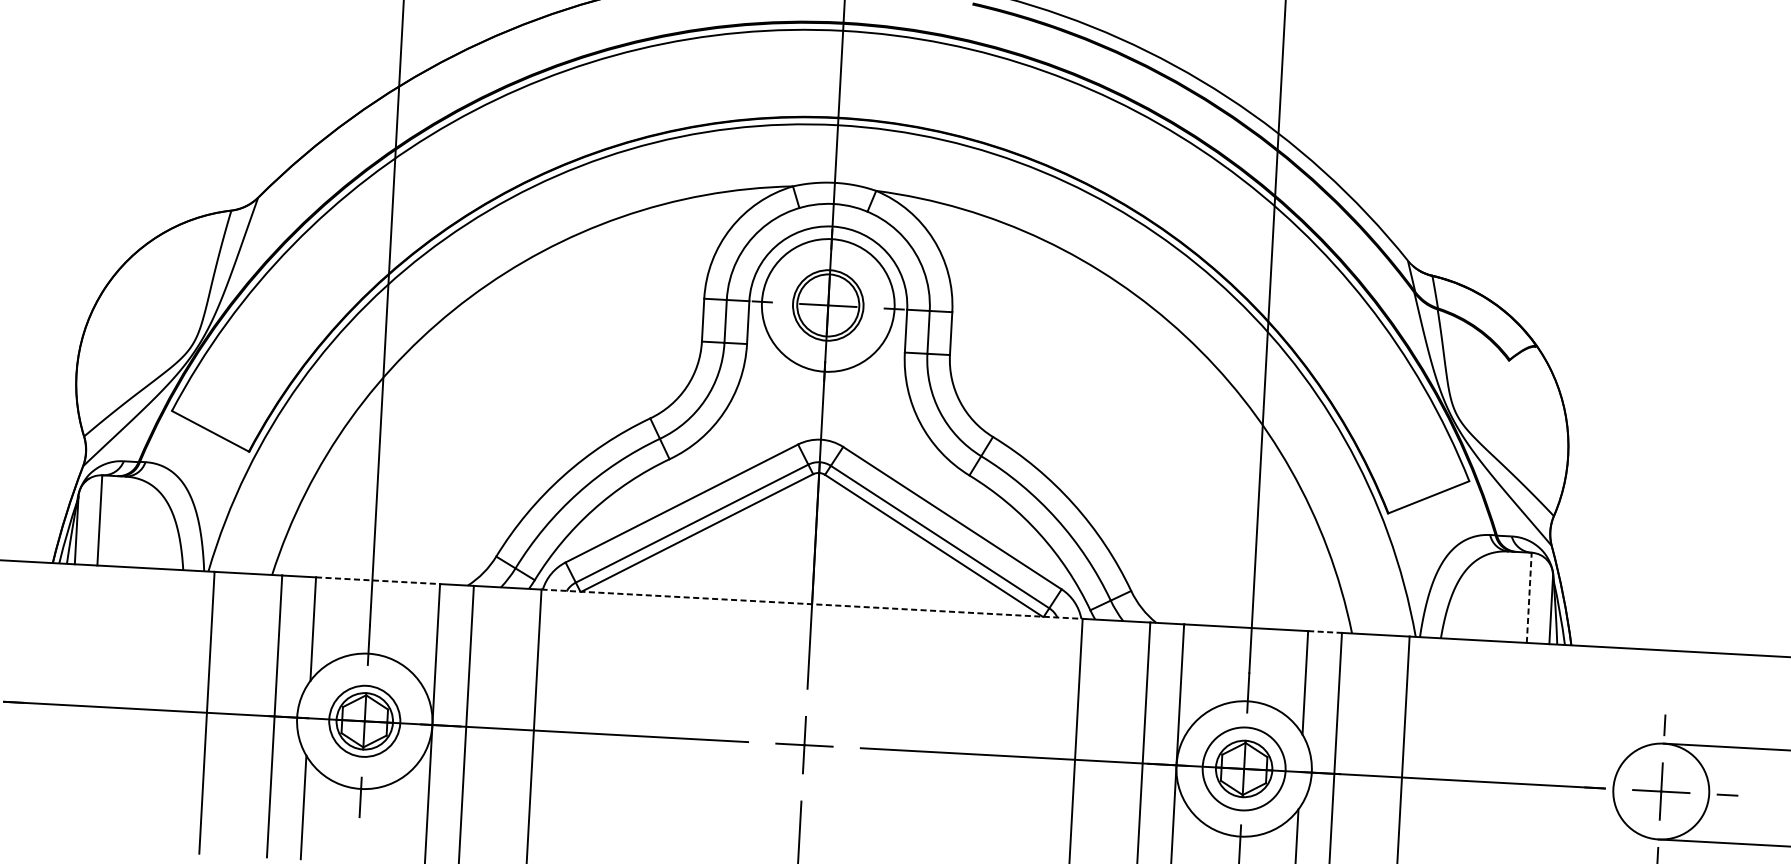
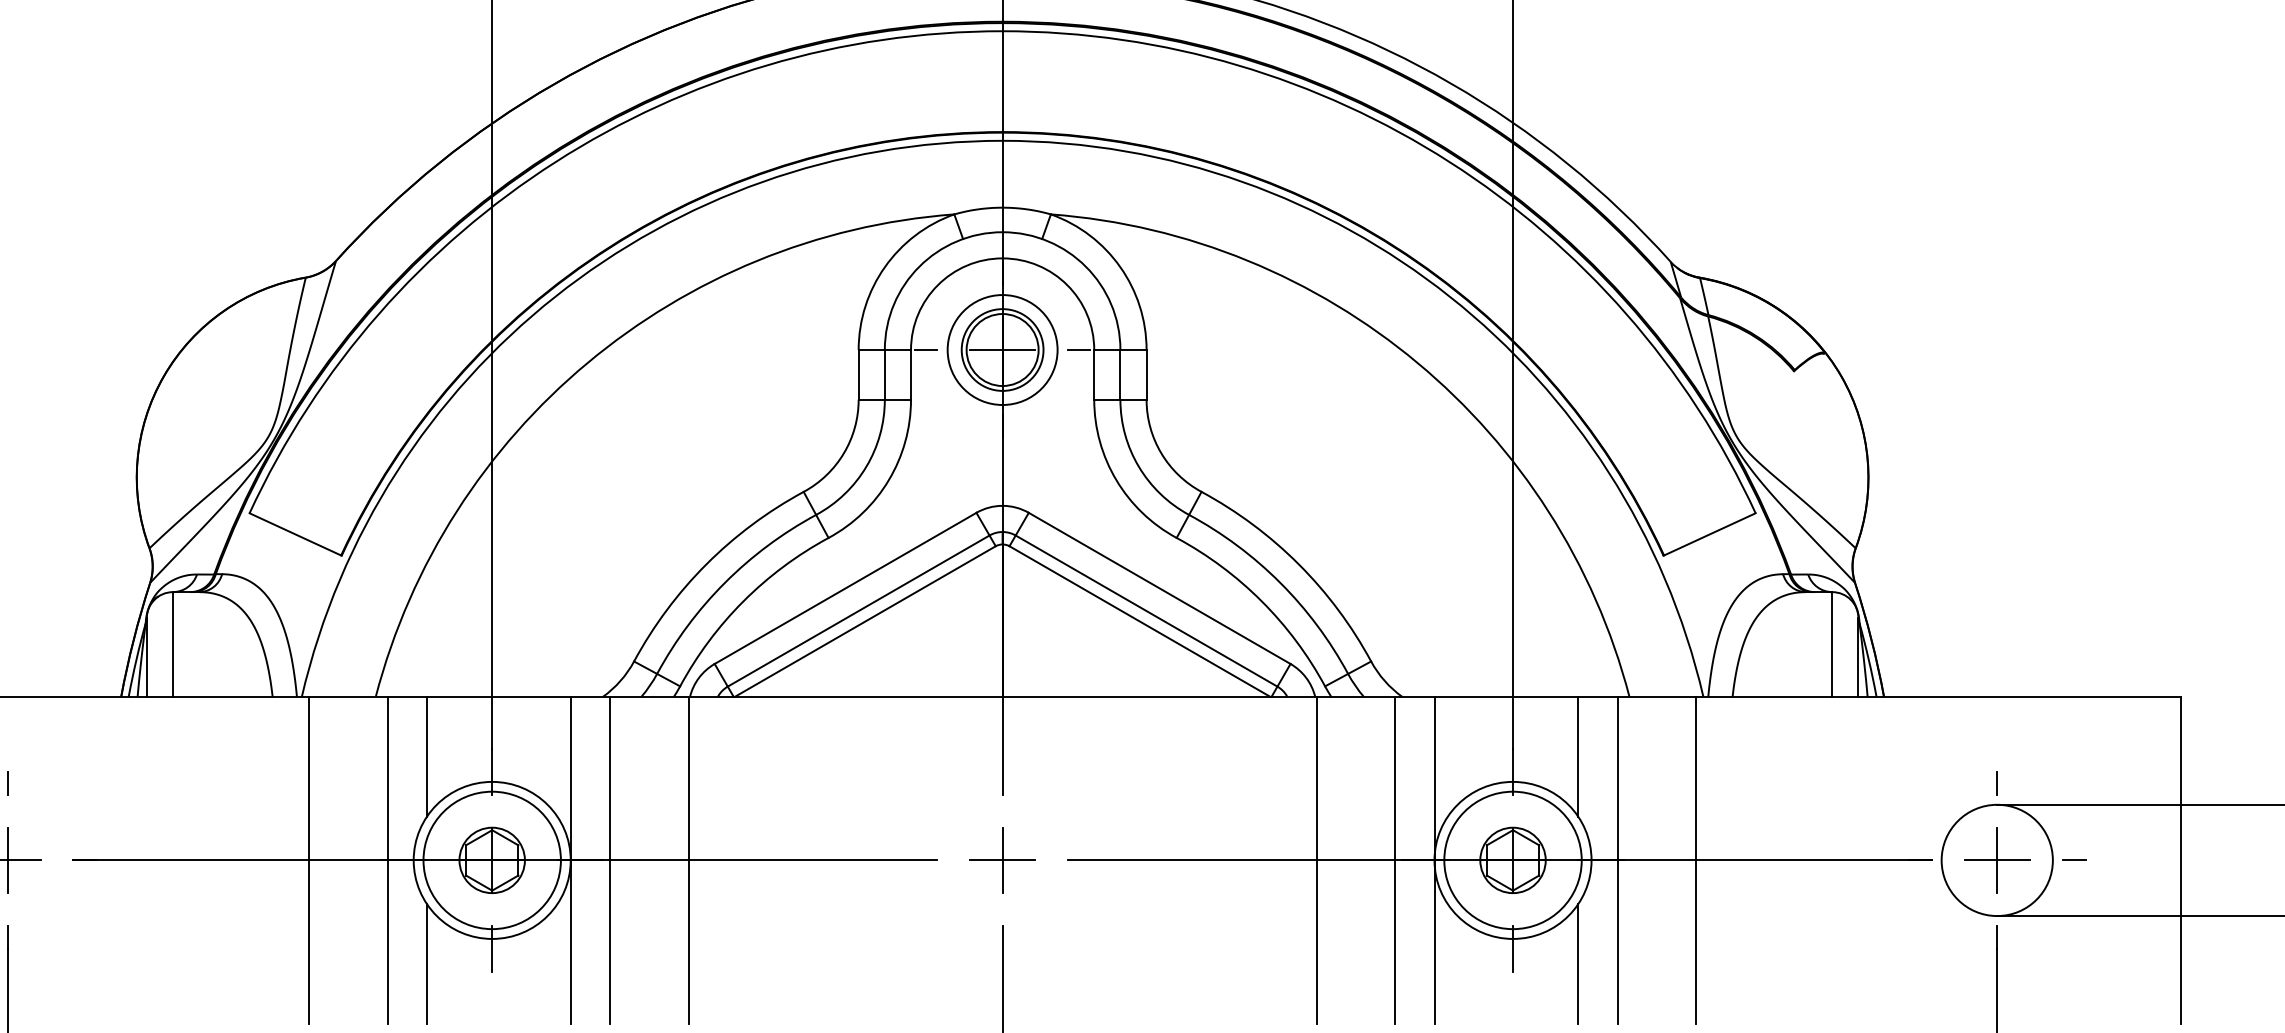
circle: (828, 305) -> (1002, 349), size x0.71
line: (377, 580) -> (498, 696), dashed -> solid
line: (1529, 597) -> (1832, 643), dashed -> solid
line: (812, 603) -> (1003, 696), dashed -> solid
line: (1325, 631) -> (1598, 696), dashed -> solid
circle: (364, 721) -> (491, 860), size x1.67
circle: (1243, 769) -> (1512, 860), size x1.43

